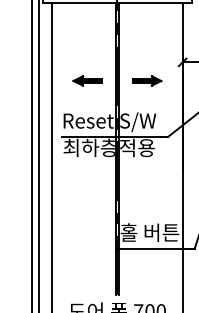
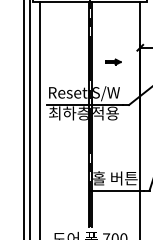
part: (87, 80) -> (67, 61), removed
part: (147, 80) -> (113, 61), size x0.7

